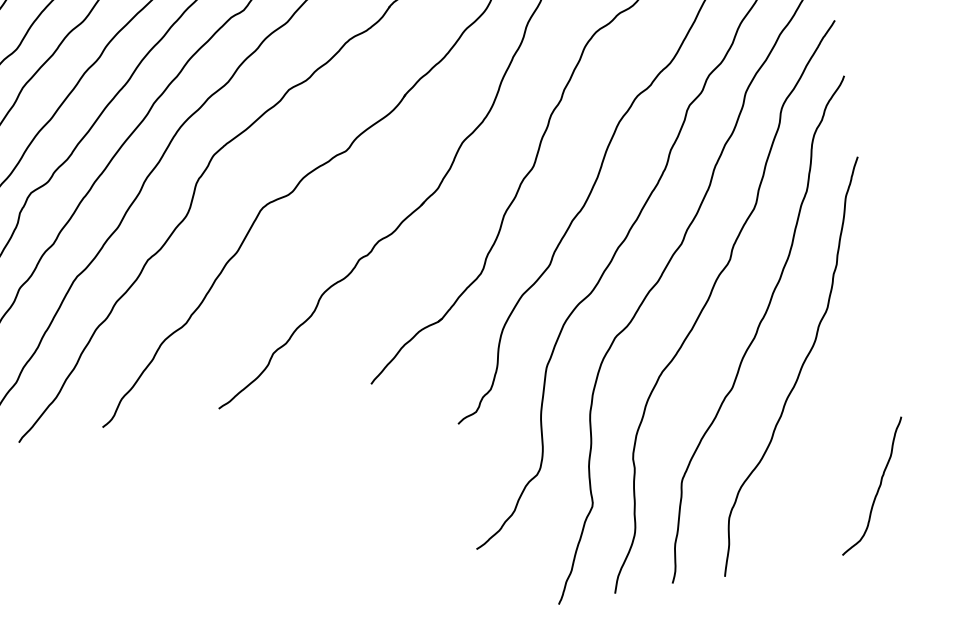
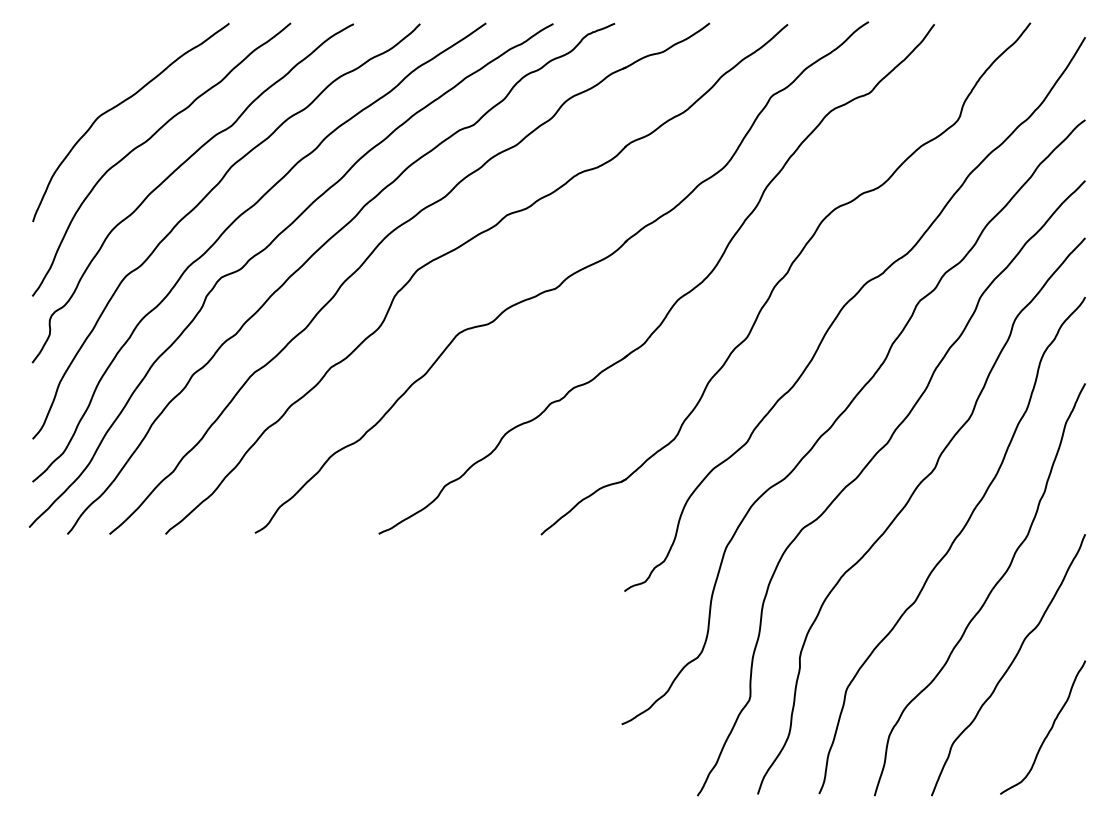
curve: (830, 433) -> (1009, 665), added

